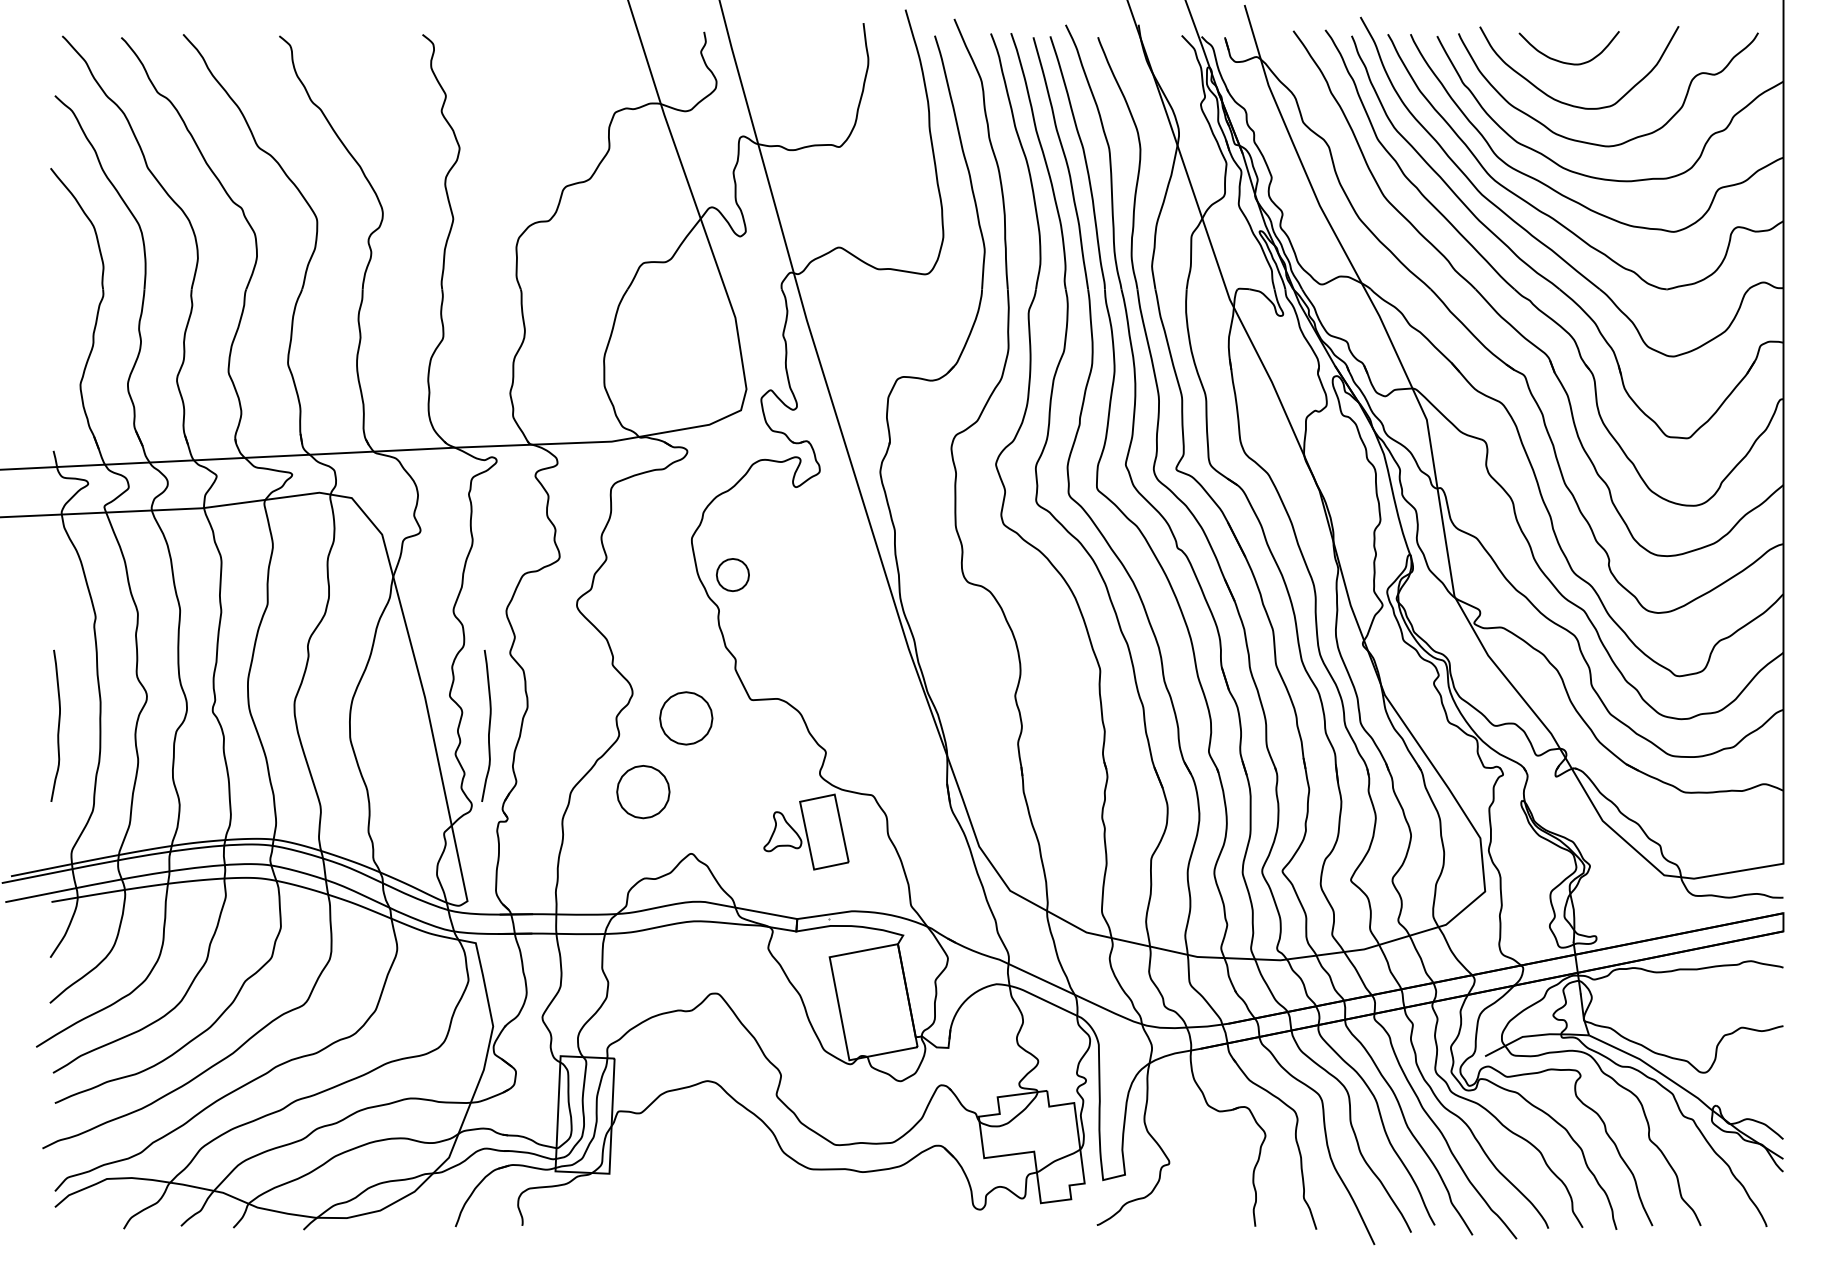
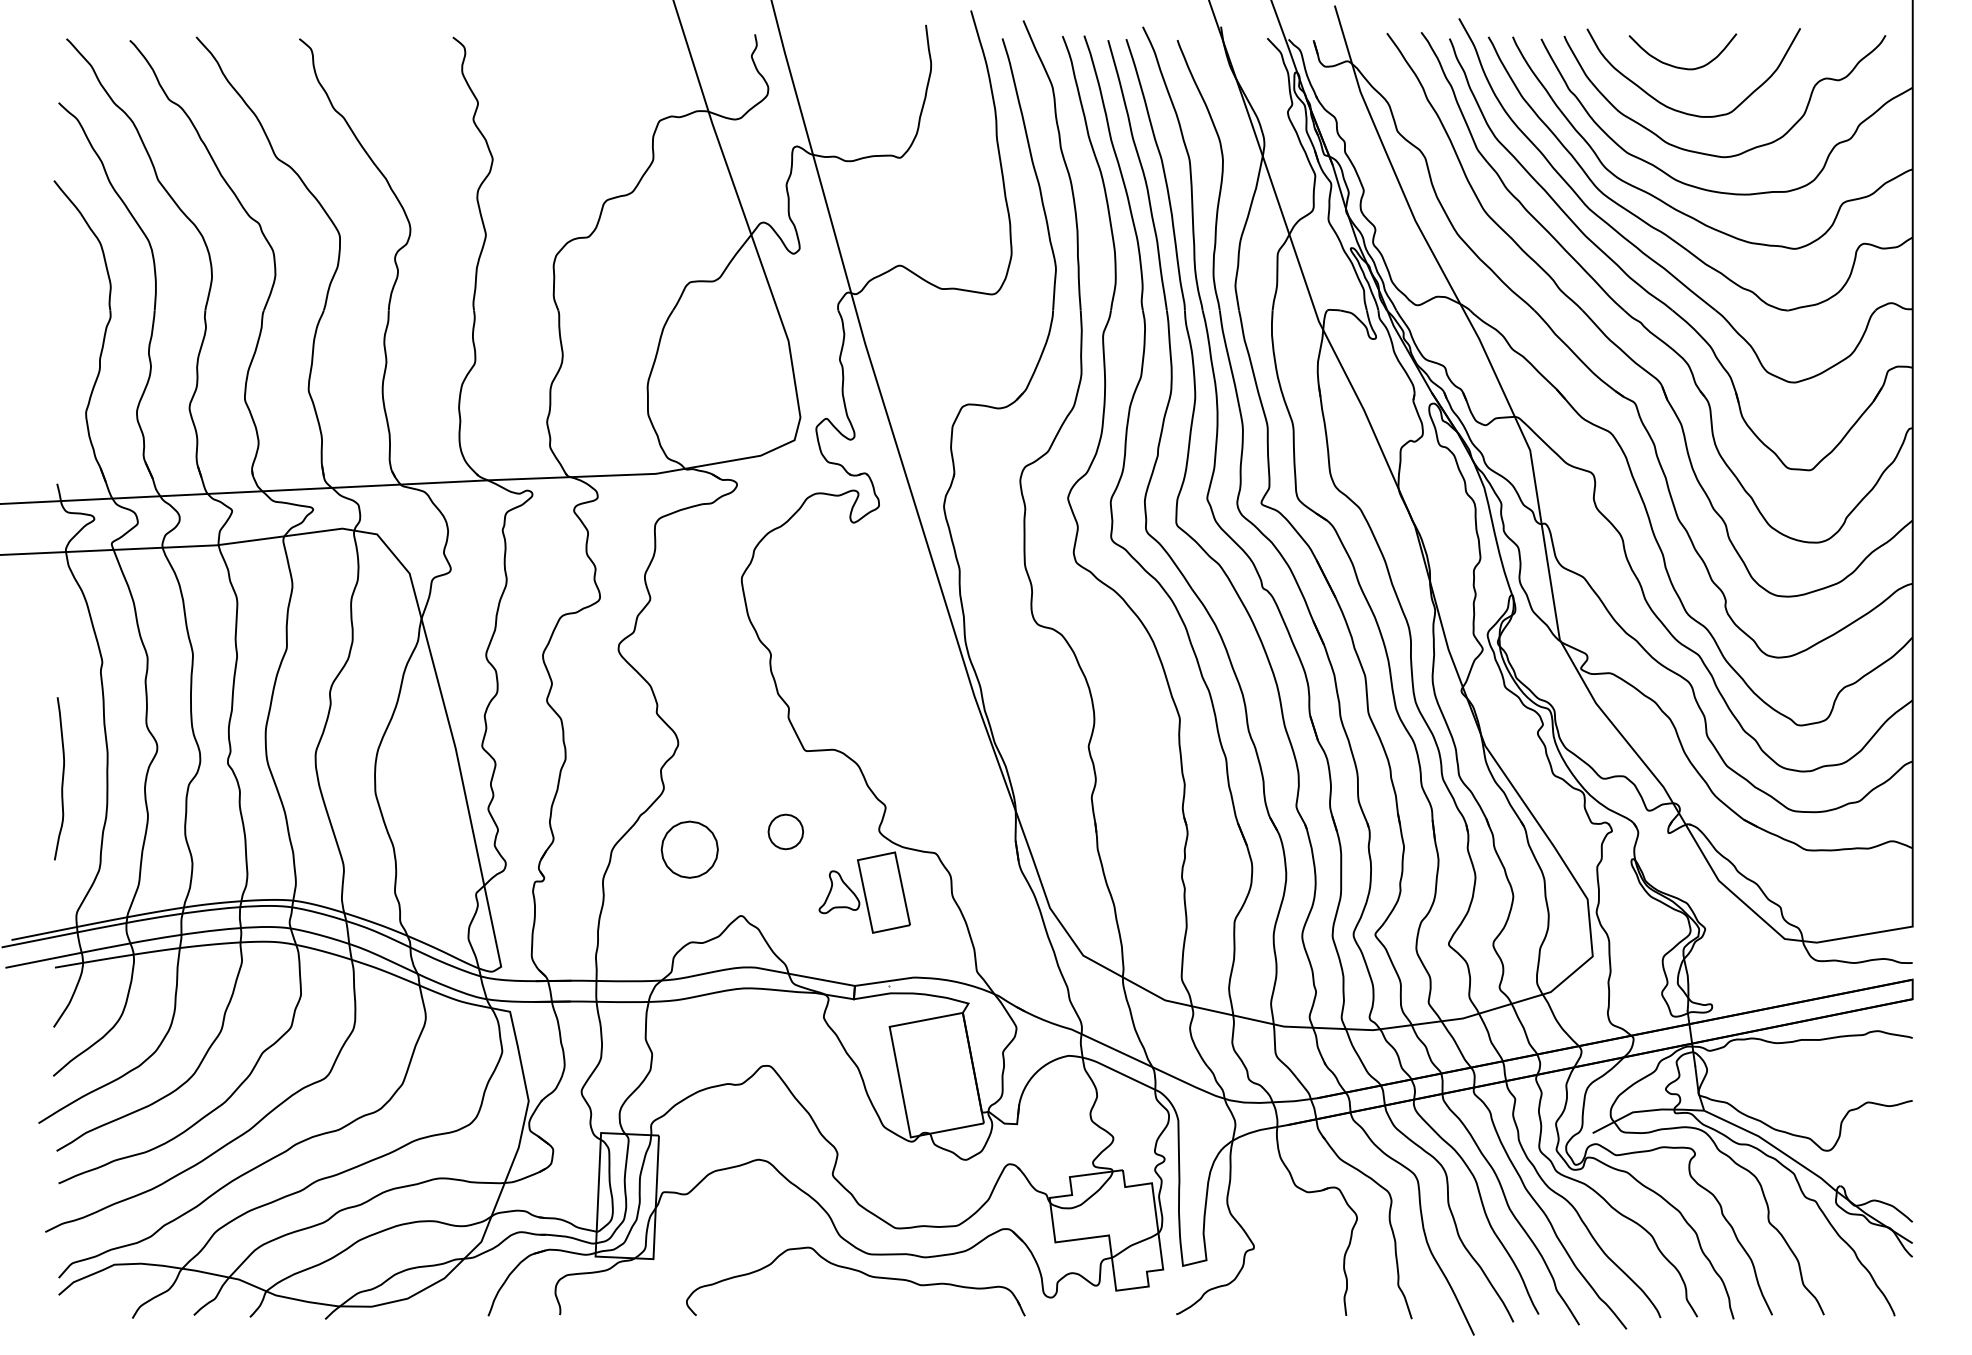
part: (732, 574) -> (785, 831), moved
part: (685, 718) -> (735, 770), removed
curve: (488, 727) -> (523, 780), removed
part: (801, 1186) -> (859, 1272), added

